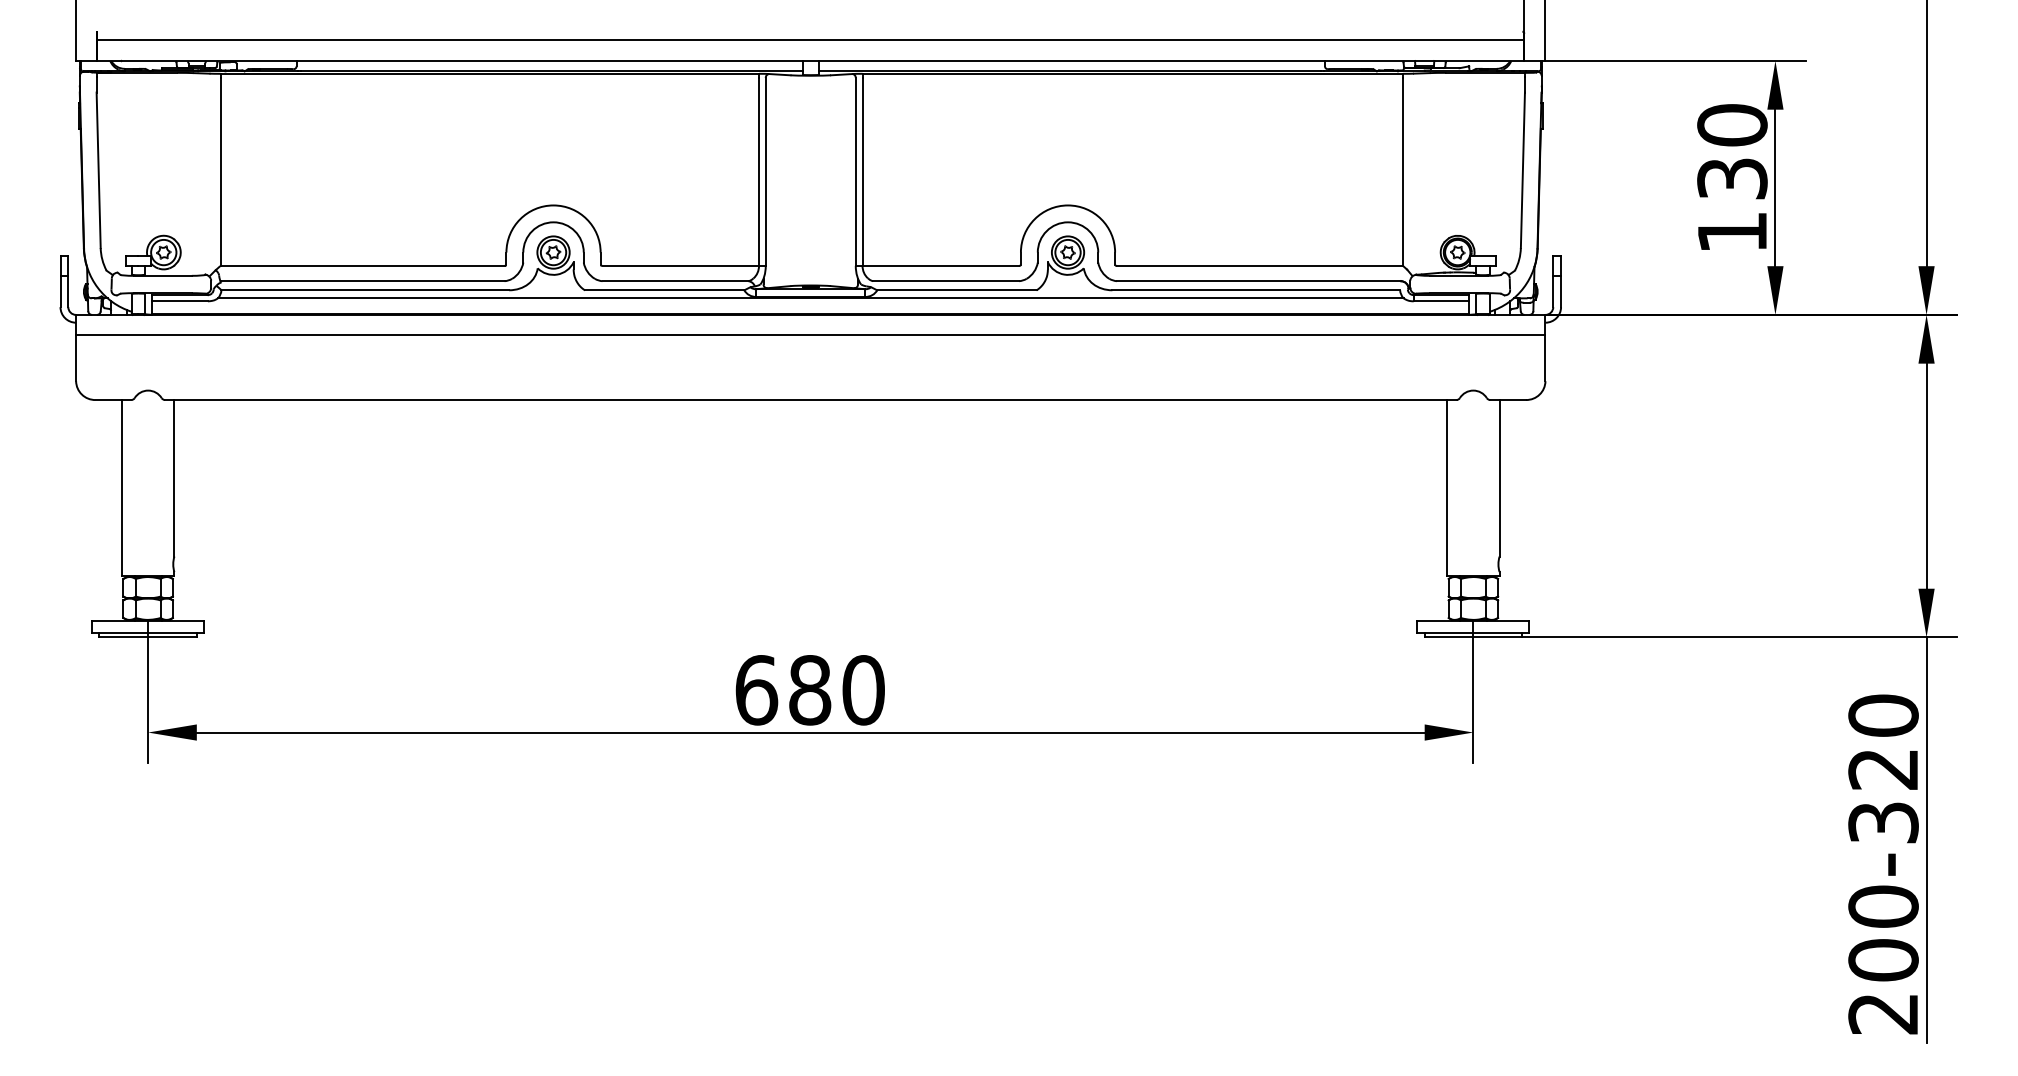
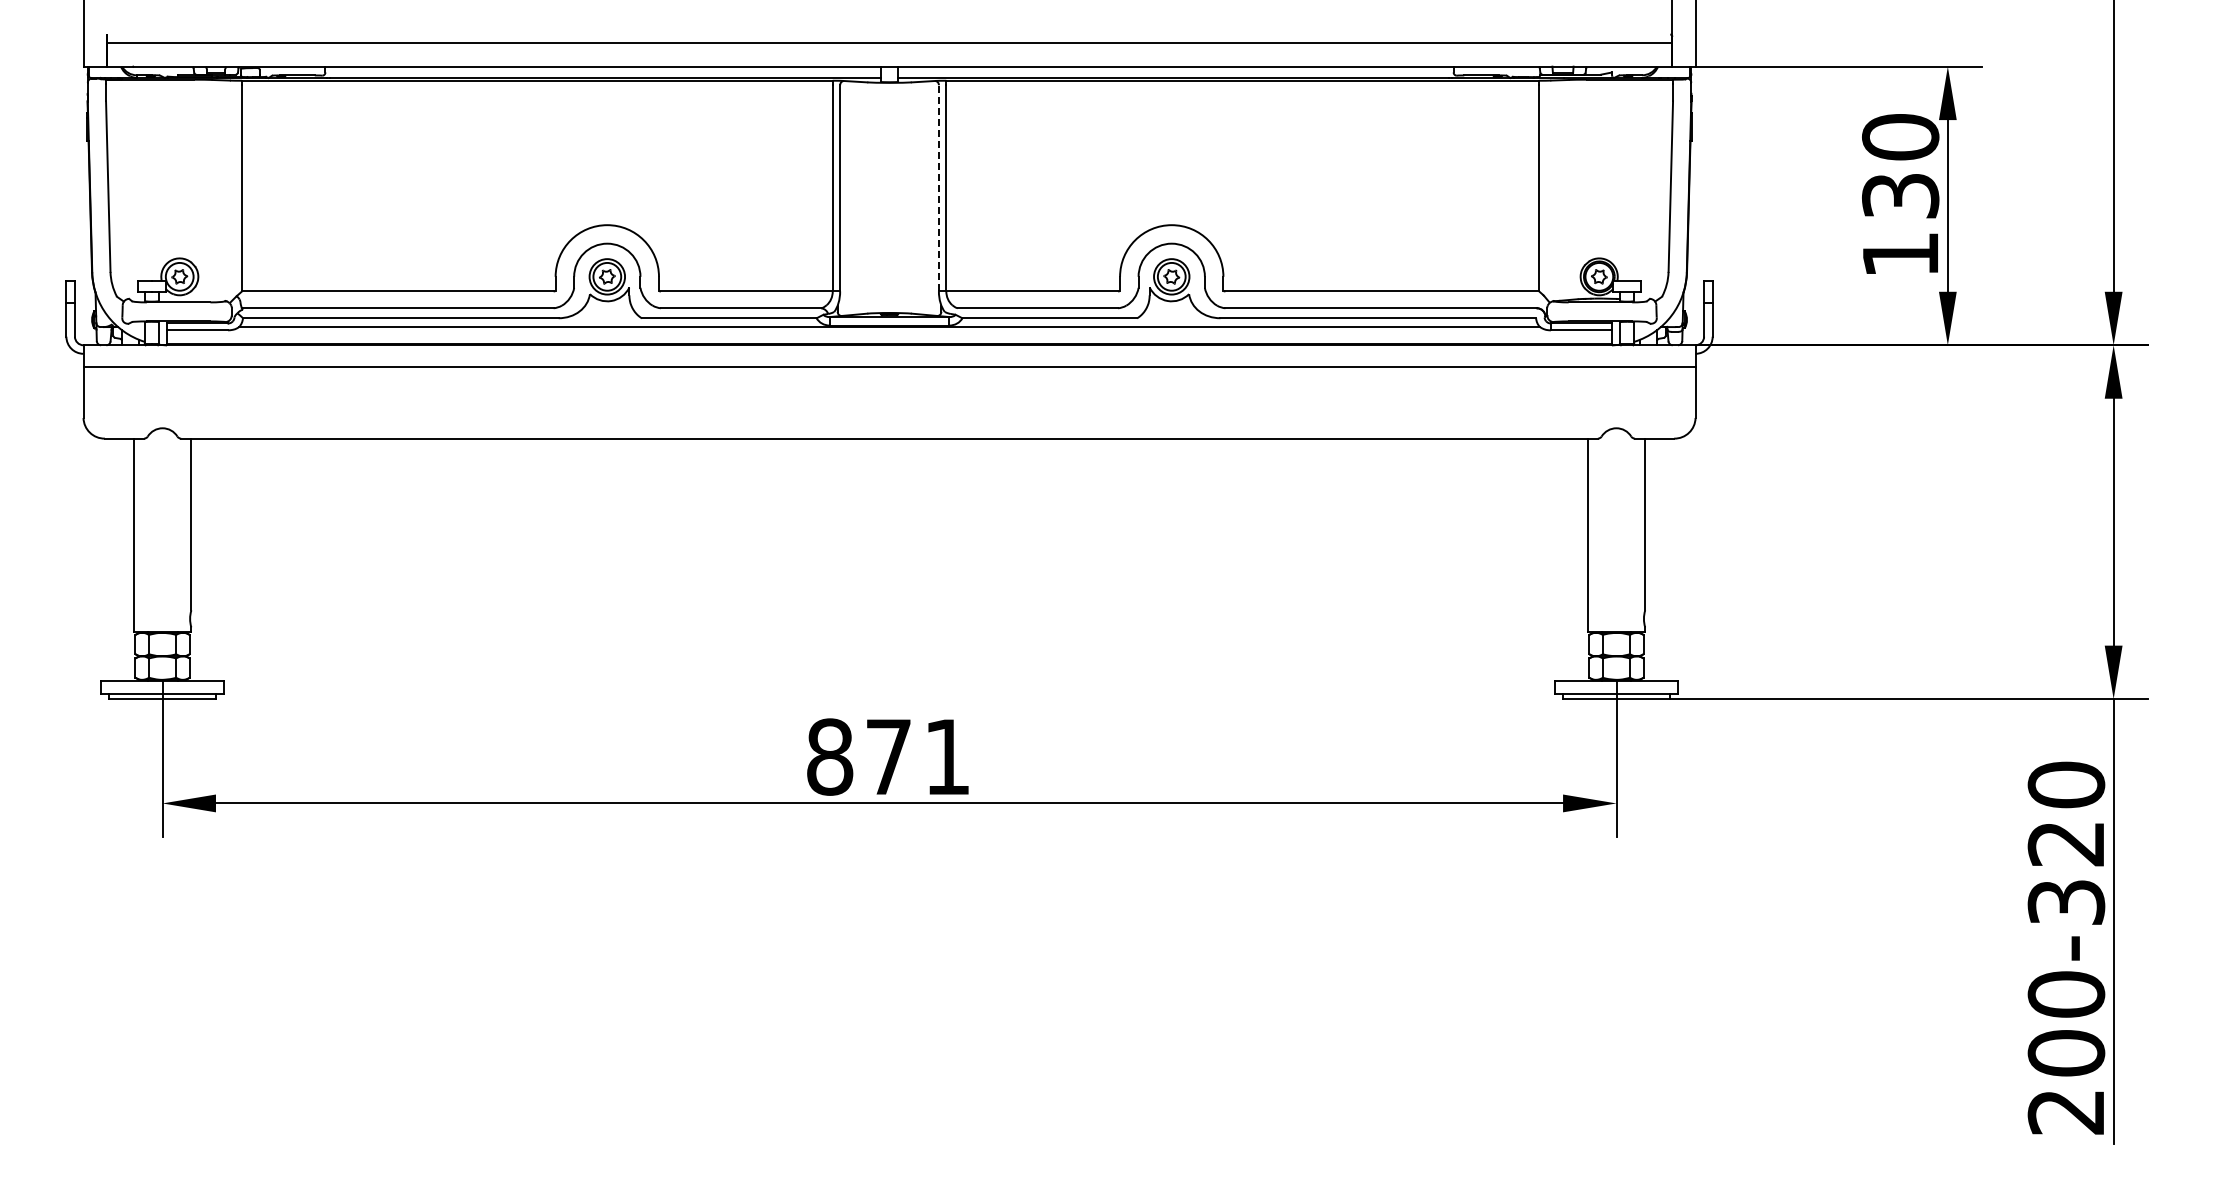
line: (855, 171) -> (938, 187), solid -> dashed
text: (809, 689) -> (888, 756), 680 -> 871

